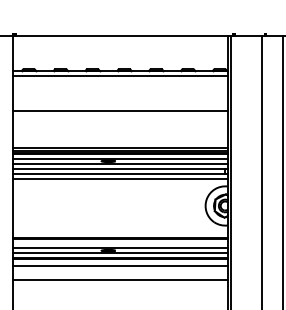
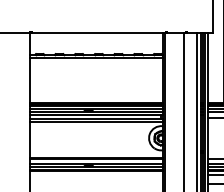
line: (119, 110) -> (95, 79), removed
line: (119, 266) -> (95, 175), removed
line: (119, 280) -> (95, 184), removed

